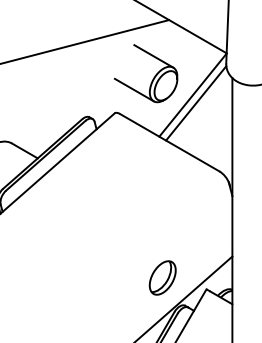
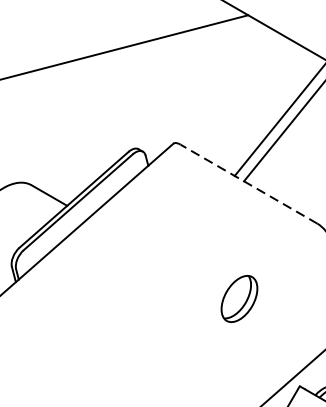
part: (153, 77) -> (226, 94), removed
line: (169, 142) -> (248, 183), solid -> dashed
part: (162, 277) -> (239, 298), moved

